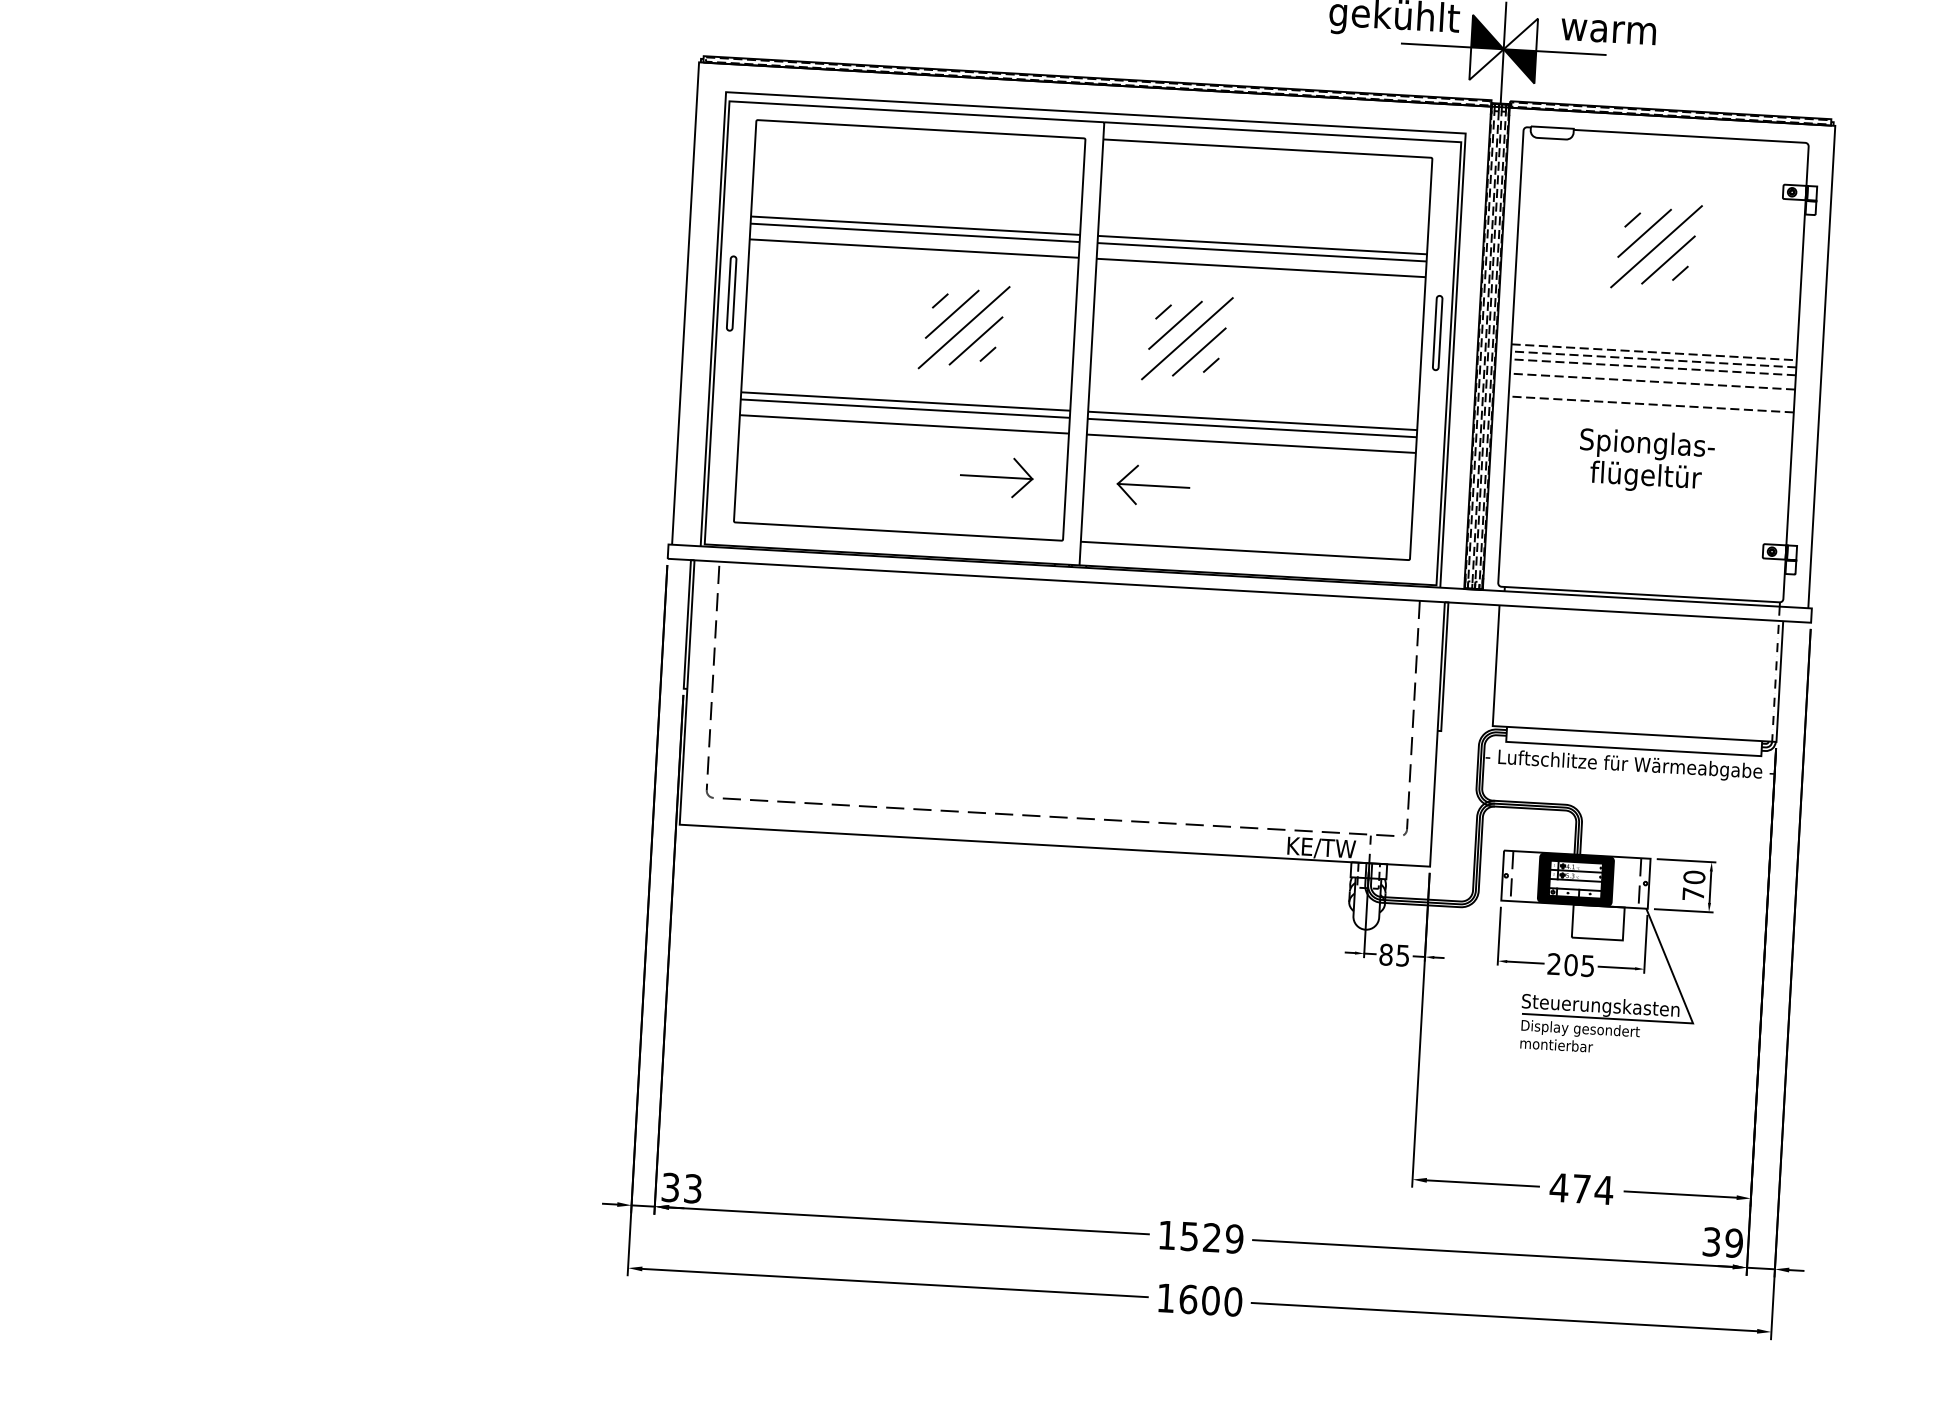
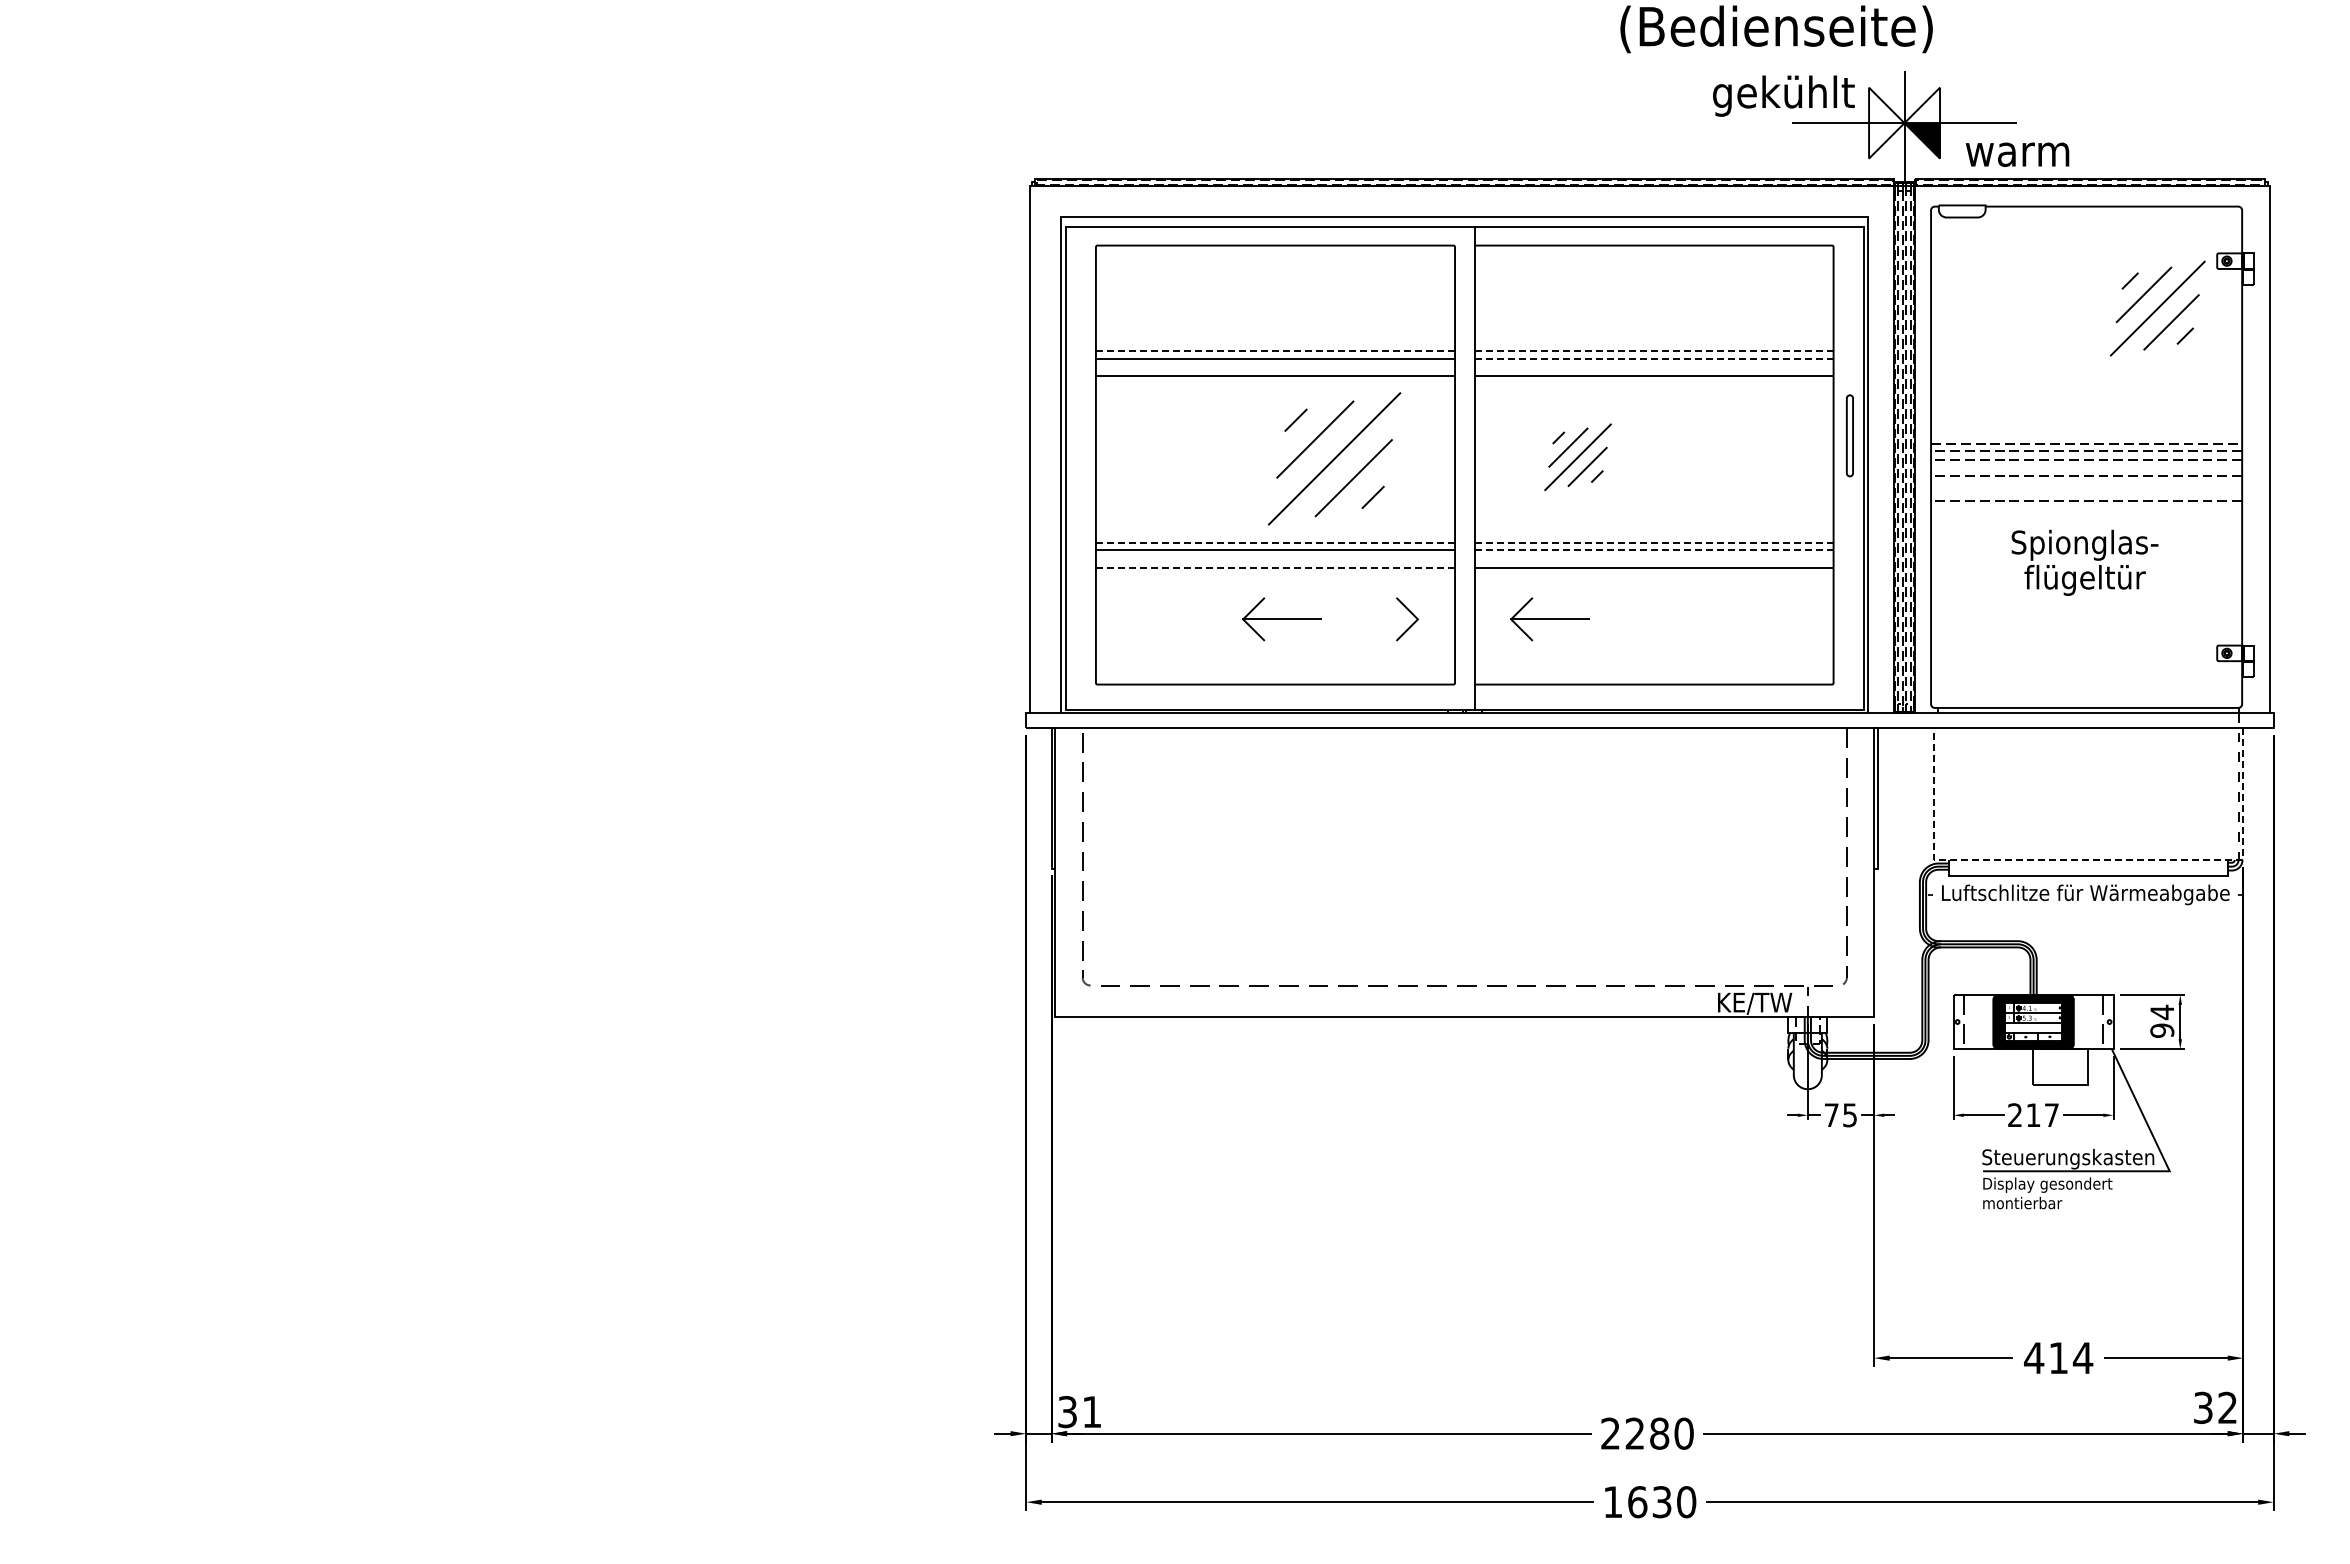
text: (1608, 31) -> (2017, 154), moved
fill: (1488, 32) -> (1886, 105), removed
line: (915, 225) -> (1275, 350), solid -> dashed
line: (1262, 244) -> (1654, 350), solid -> dashed
part: (1656, 246) -> (2157, 308), moved
line: (1262, 252) -> (1654, 358), solid -> dashed
part: (731, 293) -> (1079, 435), removed
part: (964, 327) -> (1334, 458), size x1.4
part: (1186, 338) -> (1577, 457), size x0.7
line: (905, 401) -> (1275, 542), solid -> dashed
line: (1253, 420) -> (1654, 542), solid -> dashed
line: (904, 424) -> (1275, 567), solid -> dashed
line: (1252, 428) -> (1654, 550), solid -> dashed
part: (907, 472) -> (1281, 619), added
line: (996, 477) -> (1378, 619), removed
line: (1634, 734) -> (2088, 860), solid -> dashed
text: (1694, 884) -> (2162, 1020), 70 -> 94
text: (1385, 954) -> (1831, 1115), 85 -> 75
text: (1579, 965) -> (2042, 1115), 205 -> 217
text: (1581, 1188) -> (2058, 1357), 474 -> 414
text: (693, 1189) -> (1092, 1412), 33 -> 31
text: (1201, 1236) -> (1647, 1433), 1529 -> 2280
text: (1733, 1242) -> (2227, 1407), 39 -> 32
text: (1210, 1300) -> (1661, 1502), 1600 -> 1630

